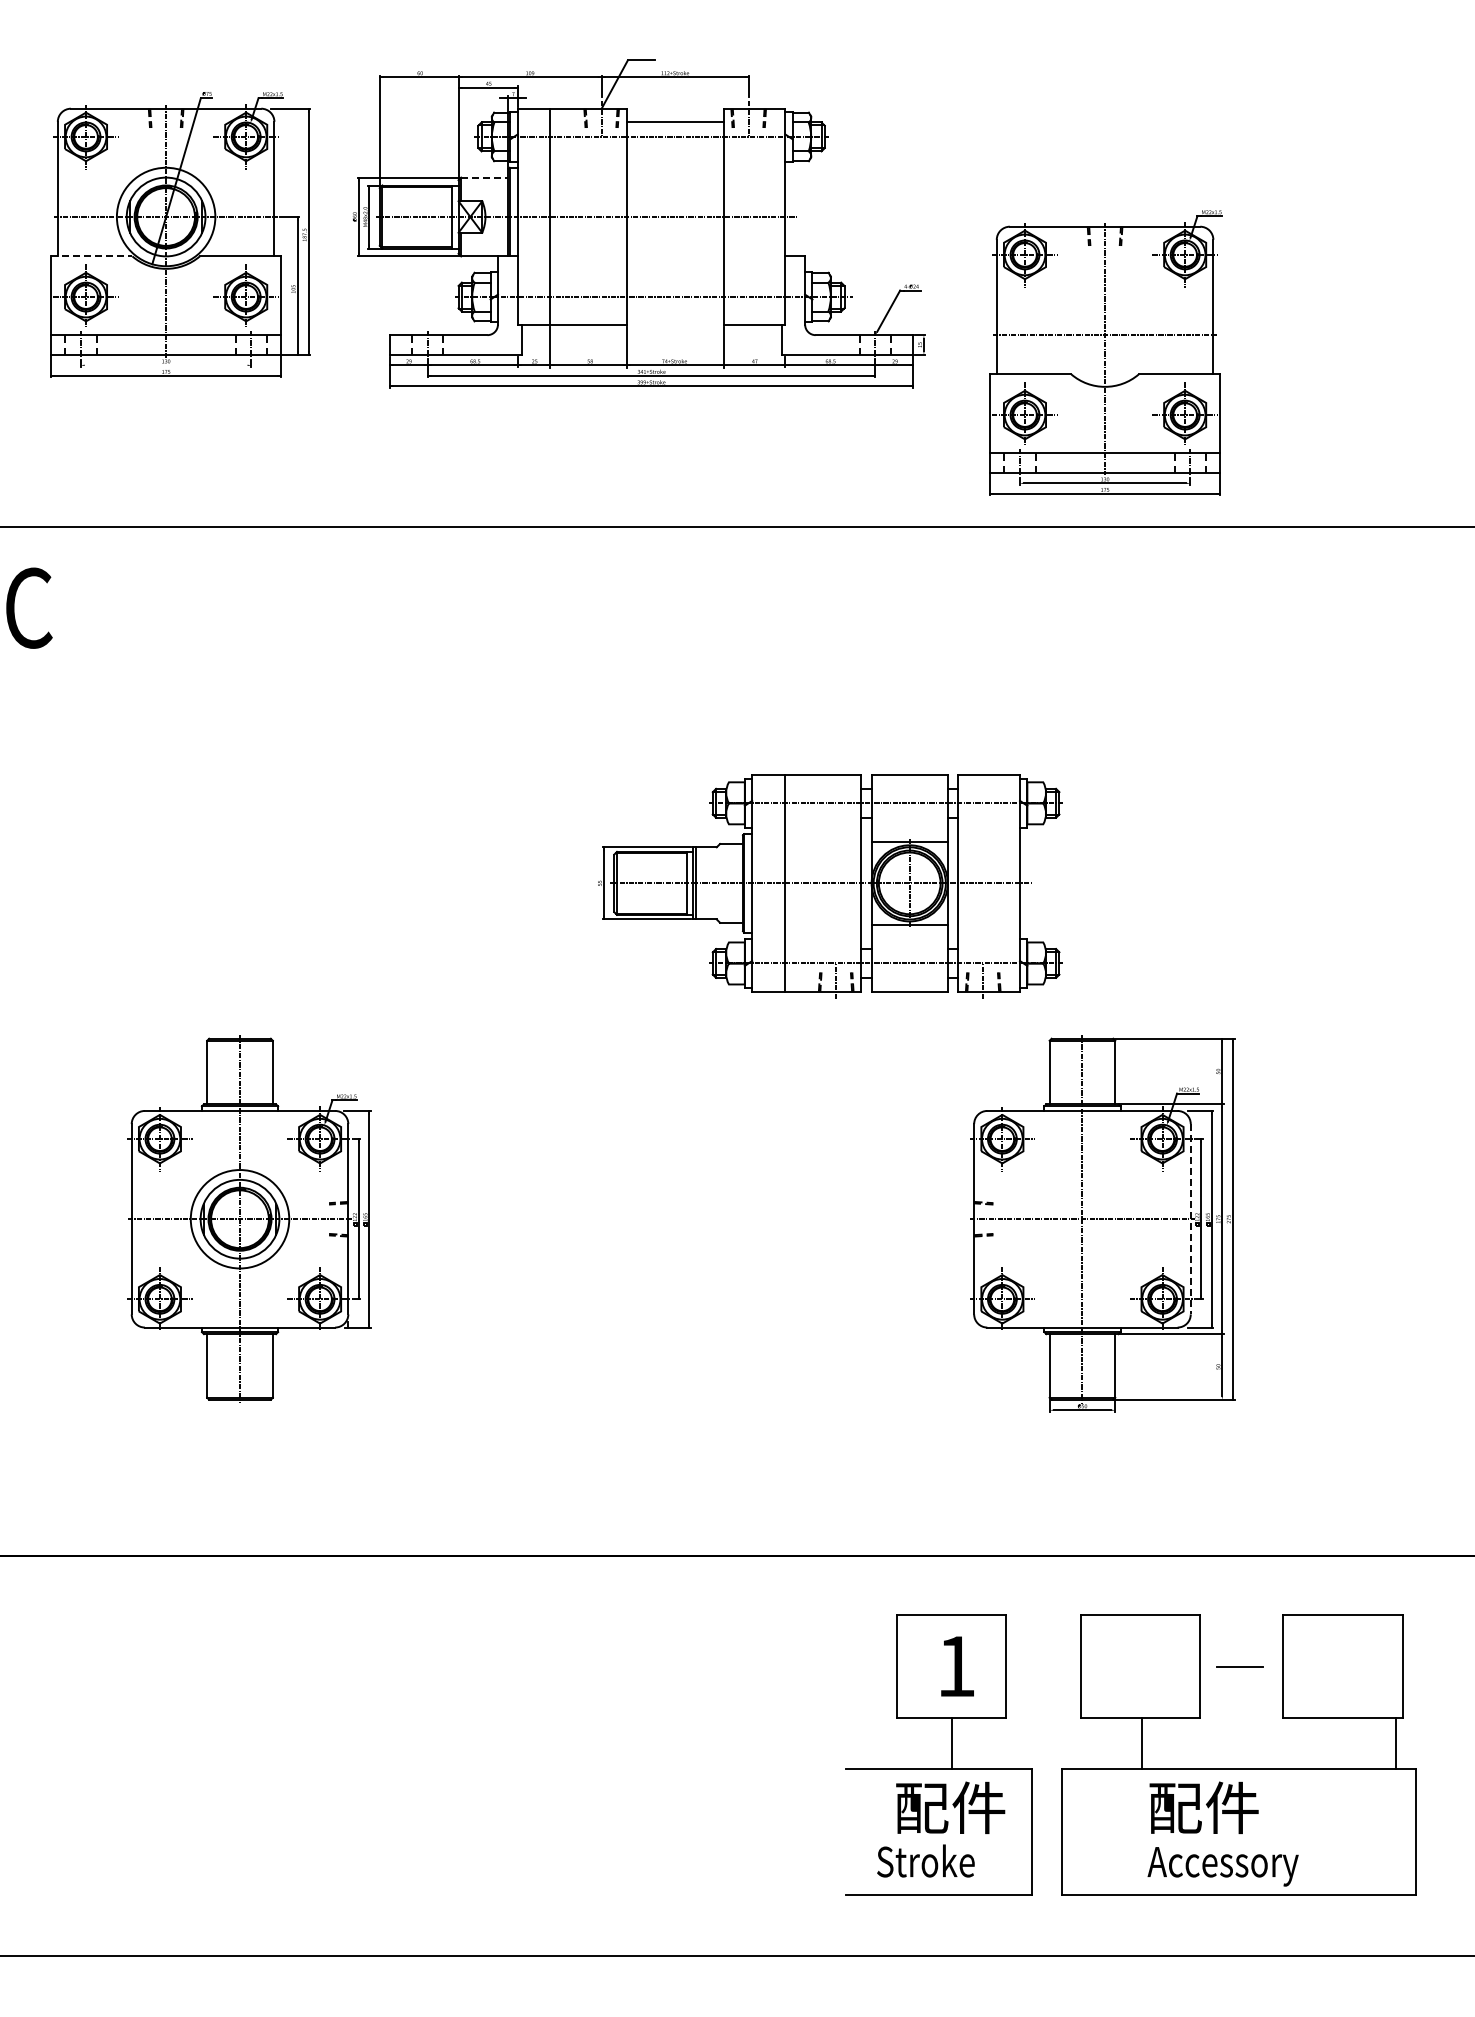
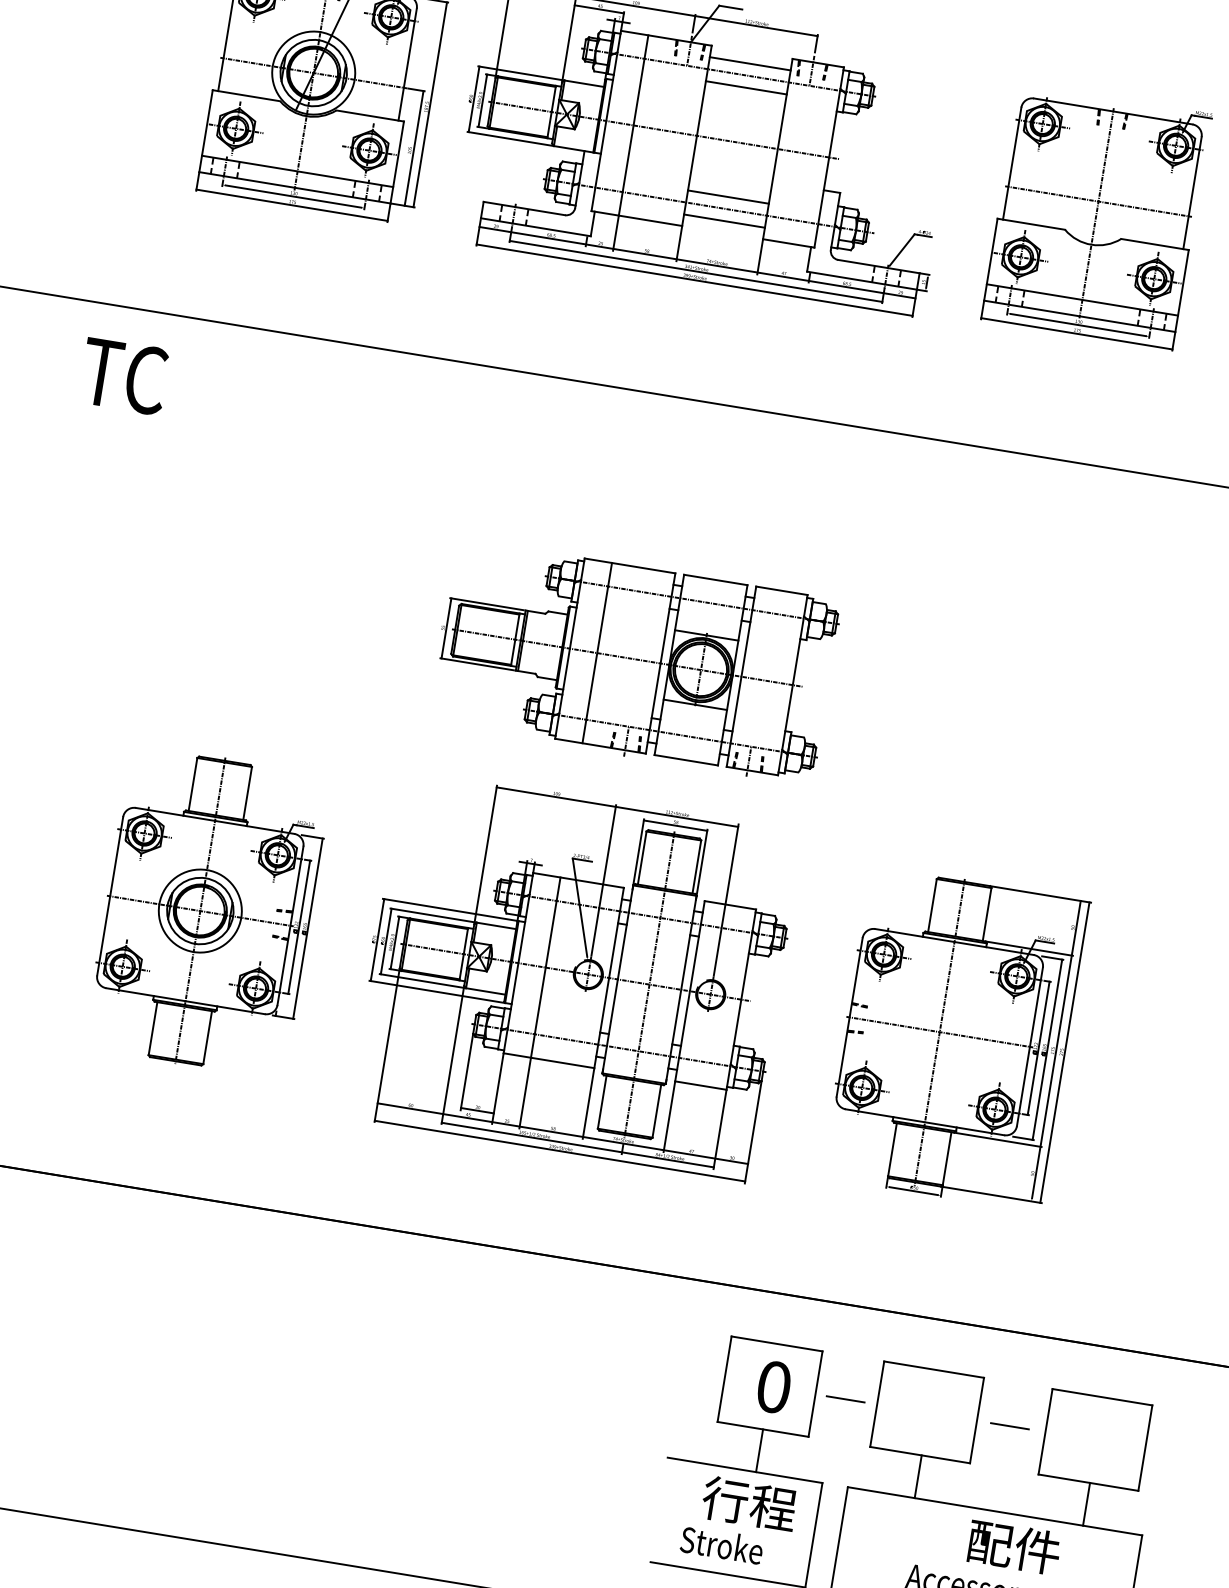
line: (674, 151) -> (745, 87), added
line: (484, 177) -> (584, 83), dashed -> solid
line: (91, 256) -> (246, 95), dashed -> solid
line: (674, 282) -> (727, 196), added
line: (674, 311) -> (723, 221), added
part: (1105, 352) -> (1096, 216), moved
line: (165, 365) -> (292, 196), added
part: (830, 886) -> (634, 661), moved
part: (249, 1218) -> (208, 911), moved
line: (1190, 1219) -> (1029, 1047), dashed -> solid
part: (643, 1222) -> (573, 975), added
text: (956, 1666) -> (773, 1387), 1 -> 0
line: (1042, 1666) -> (845, 1398), added
line: (1395, 1743) -> (1086, 1504), moved
text: (949, 1807) -> (748, 1503), 配件 -> 行程
text: (1203, 1807) -> (1013, 1546), moved

